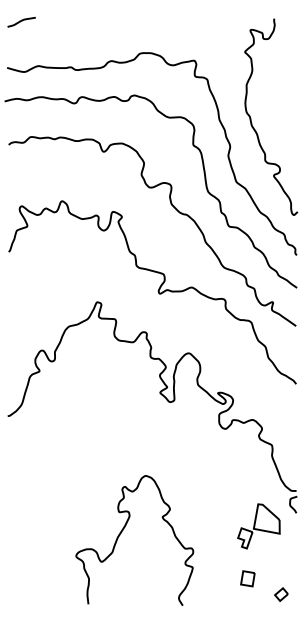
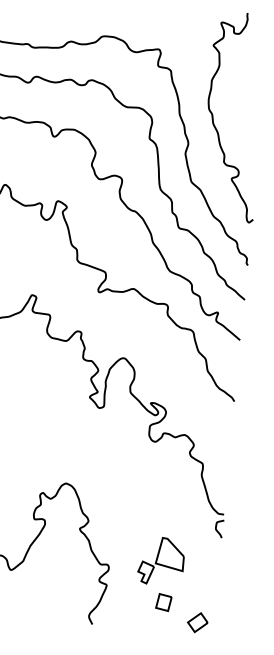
part: (258, 526) -> (160, 561), moved
part: (281, 594) -> (197, 622), size x1.43

